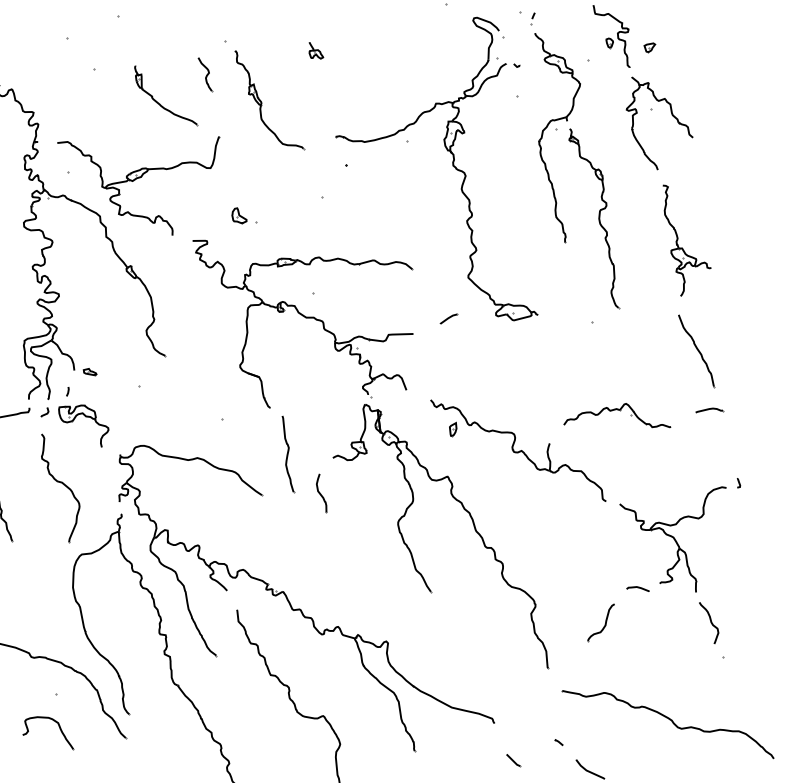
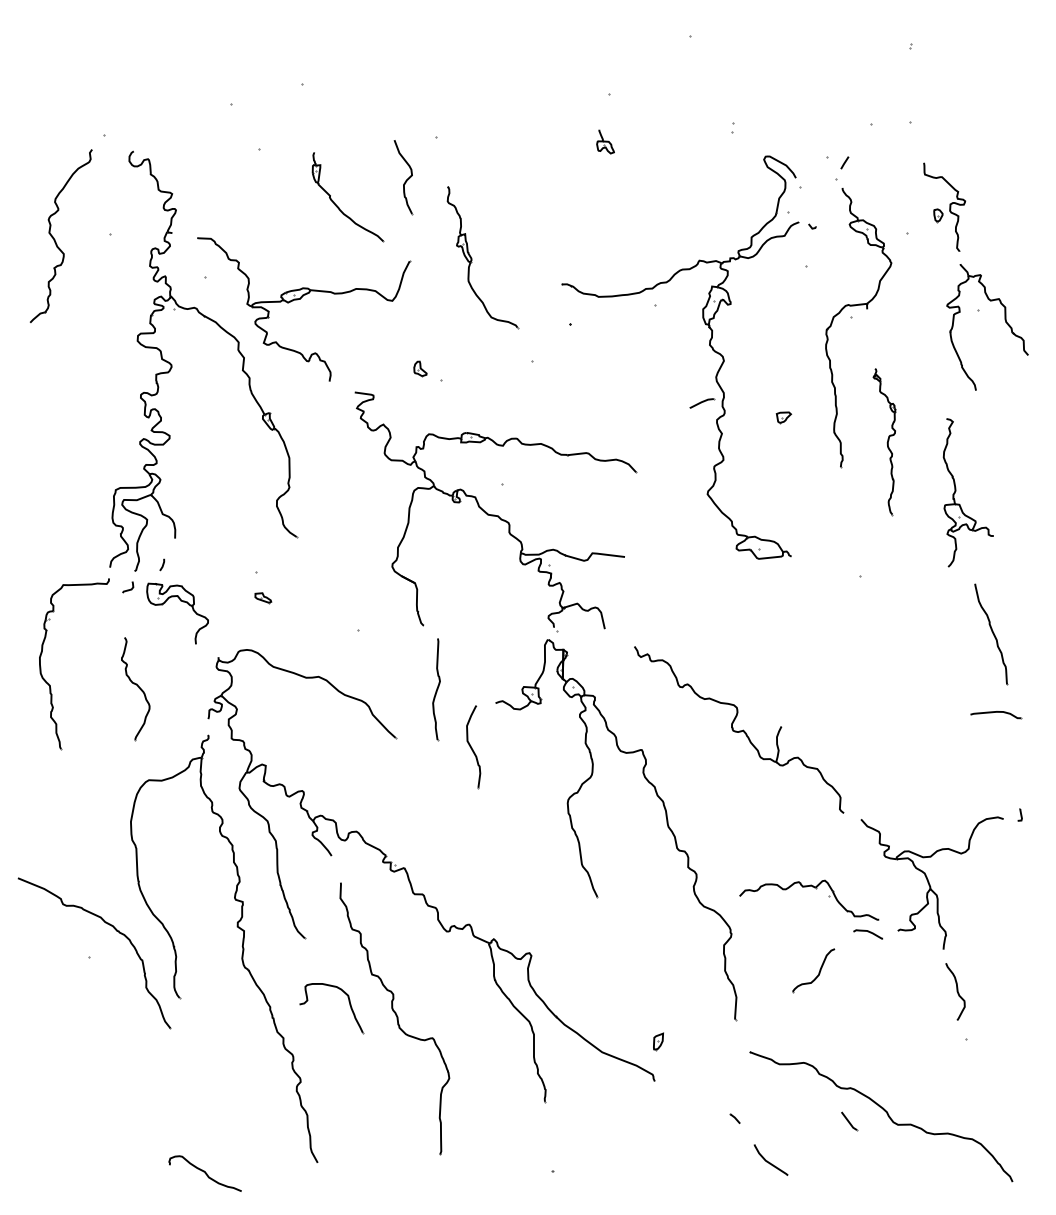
part: (532, 18) -> (841, 168), size x1.6
part: (649, 47) -> (783, 417), moved
part: (315, 50) -> (605, 141), moved
part: (205, 74) -> (403, 177), size x1.6
part: (262, 101) -> (472, 258), moved
part: (239, 215) -> (420, 368), size x0.7
part: (594, 218) -> (884, 441), size x0.6
part: (678, 238) -> (956, 491), moved
part: (449, 319) -> (702, 403), moved
part: (90, 372) -> (263, 598), moved
part: (619, 410) -> (814, 888), moved
part: (709, 410) -> (996, 714), size x1.4
part: (453, 429) -> (658, 1041), moved
part: (61, 488) -> (135, 689), size x0.7
part: (321, 493) -> (473, 747), size x1.6
part: (60, 730) -> (349, 1005), moved
part: (513, 760) -> (849, 1121), moved

